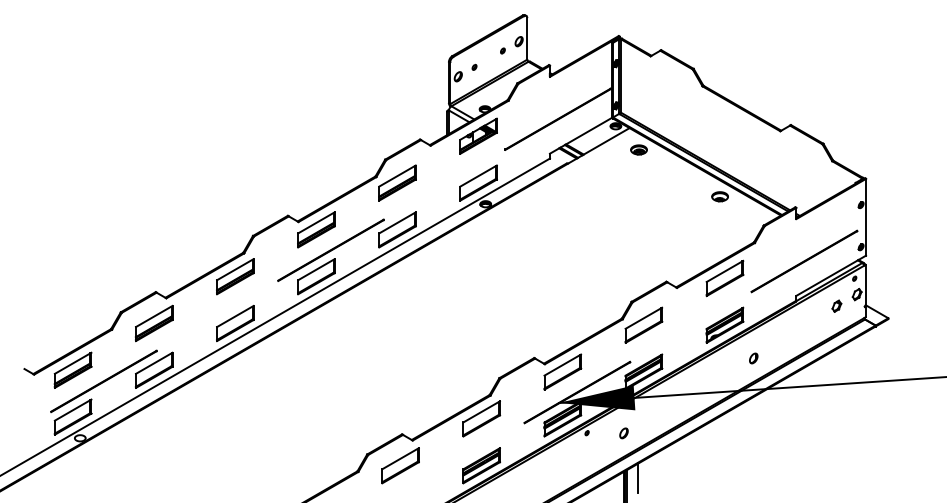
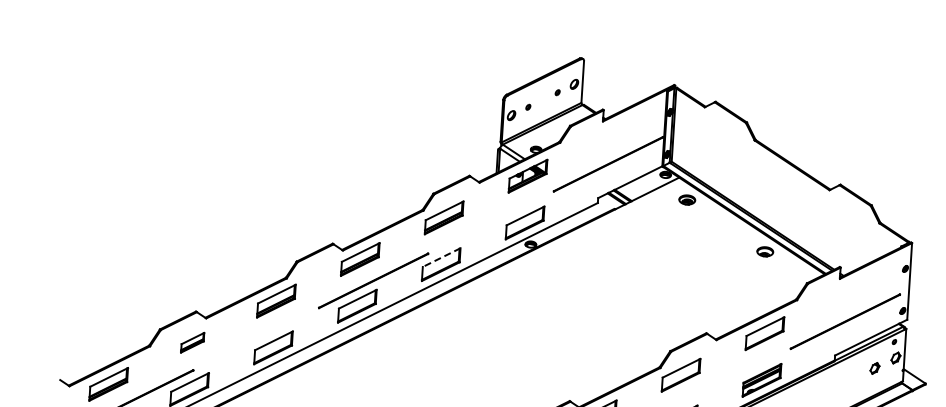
line: (397, 223) -> (441, 258), solid -> dashed
part: (154, 323) -> (192, 342), size x0.6

